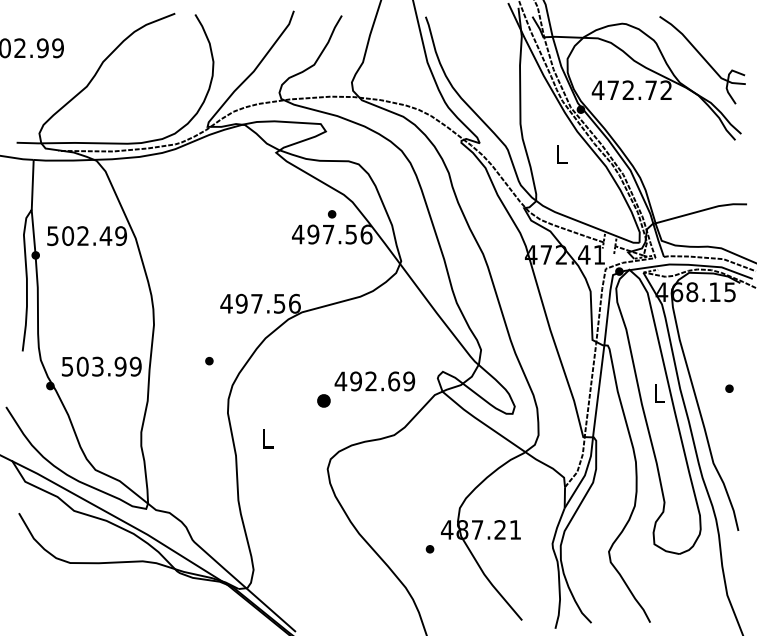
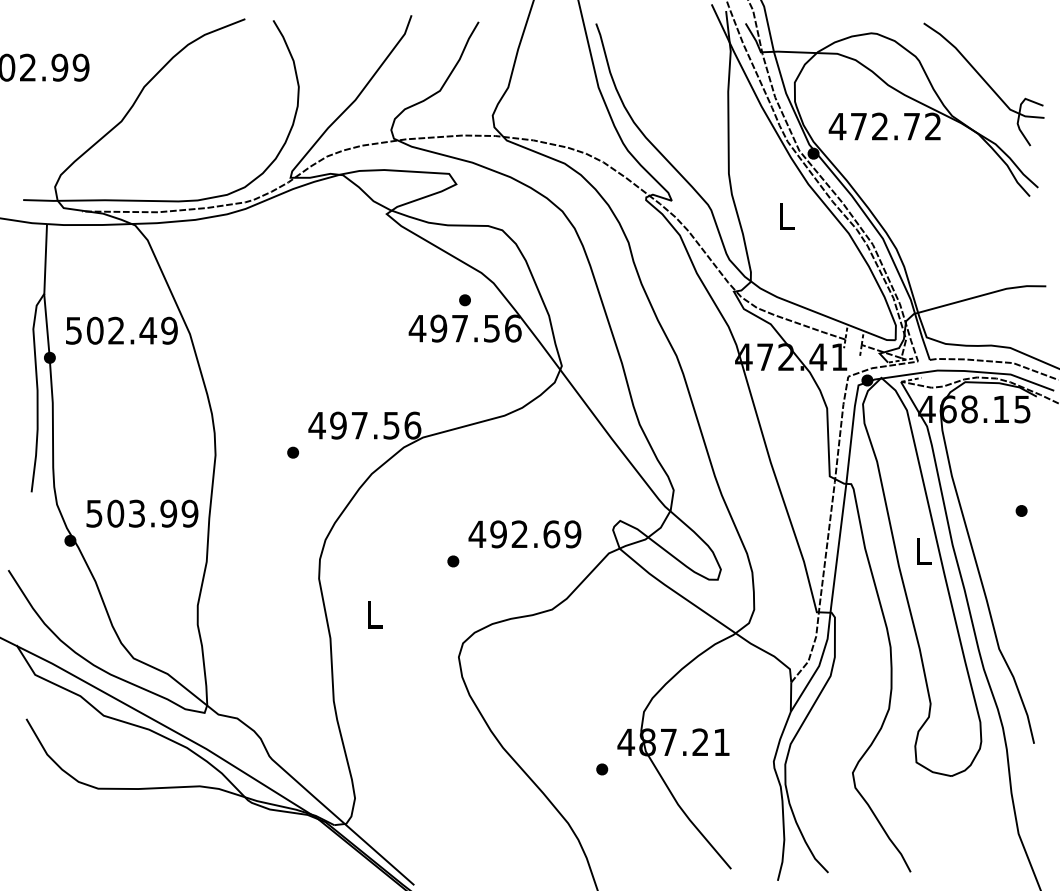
part: (209, 361) -> (293, 453), moved
part: (729, 388) -> (1021, 510), moved
part: (323, 400) -> (452, 561), size x0.62

